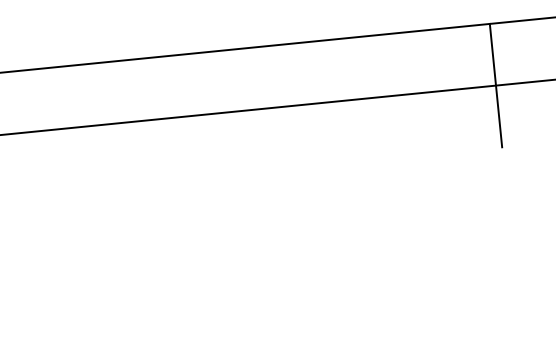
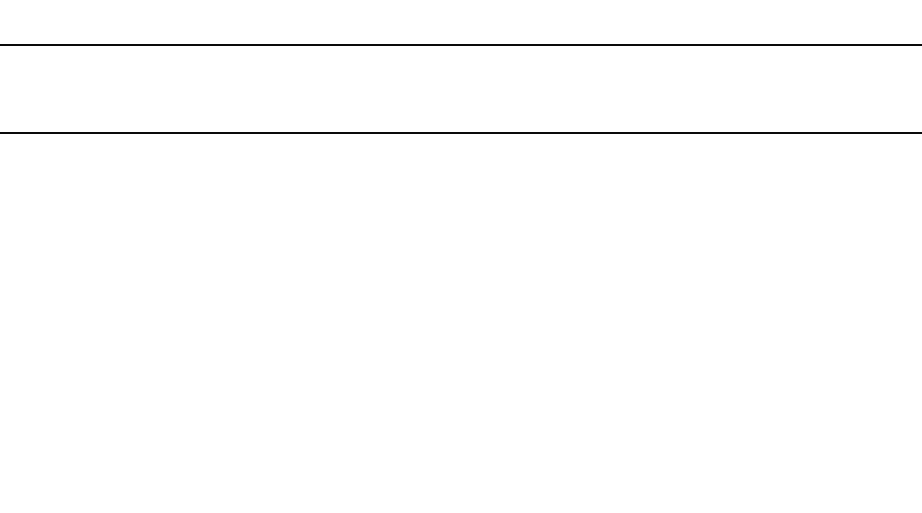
line: (495, 85) -> (873, 132), removed

